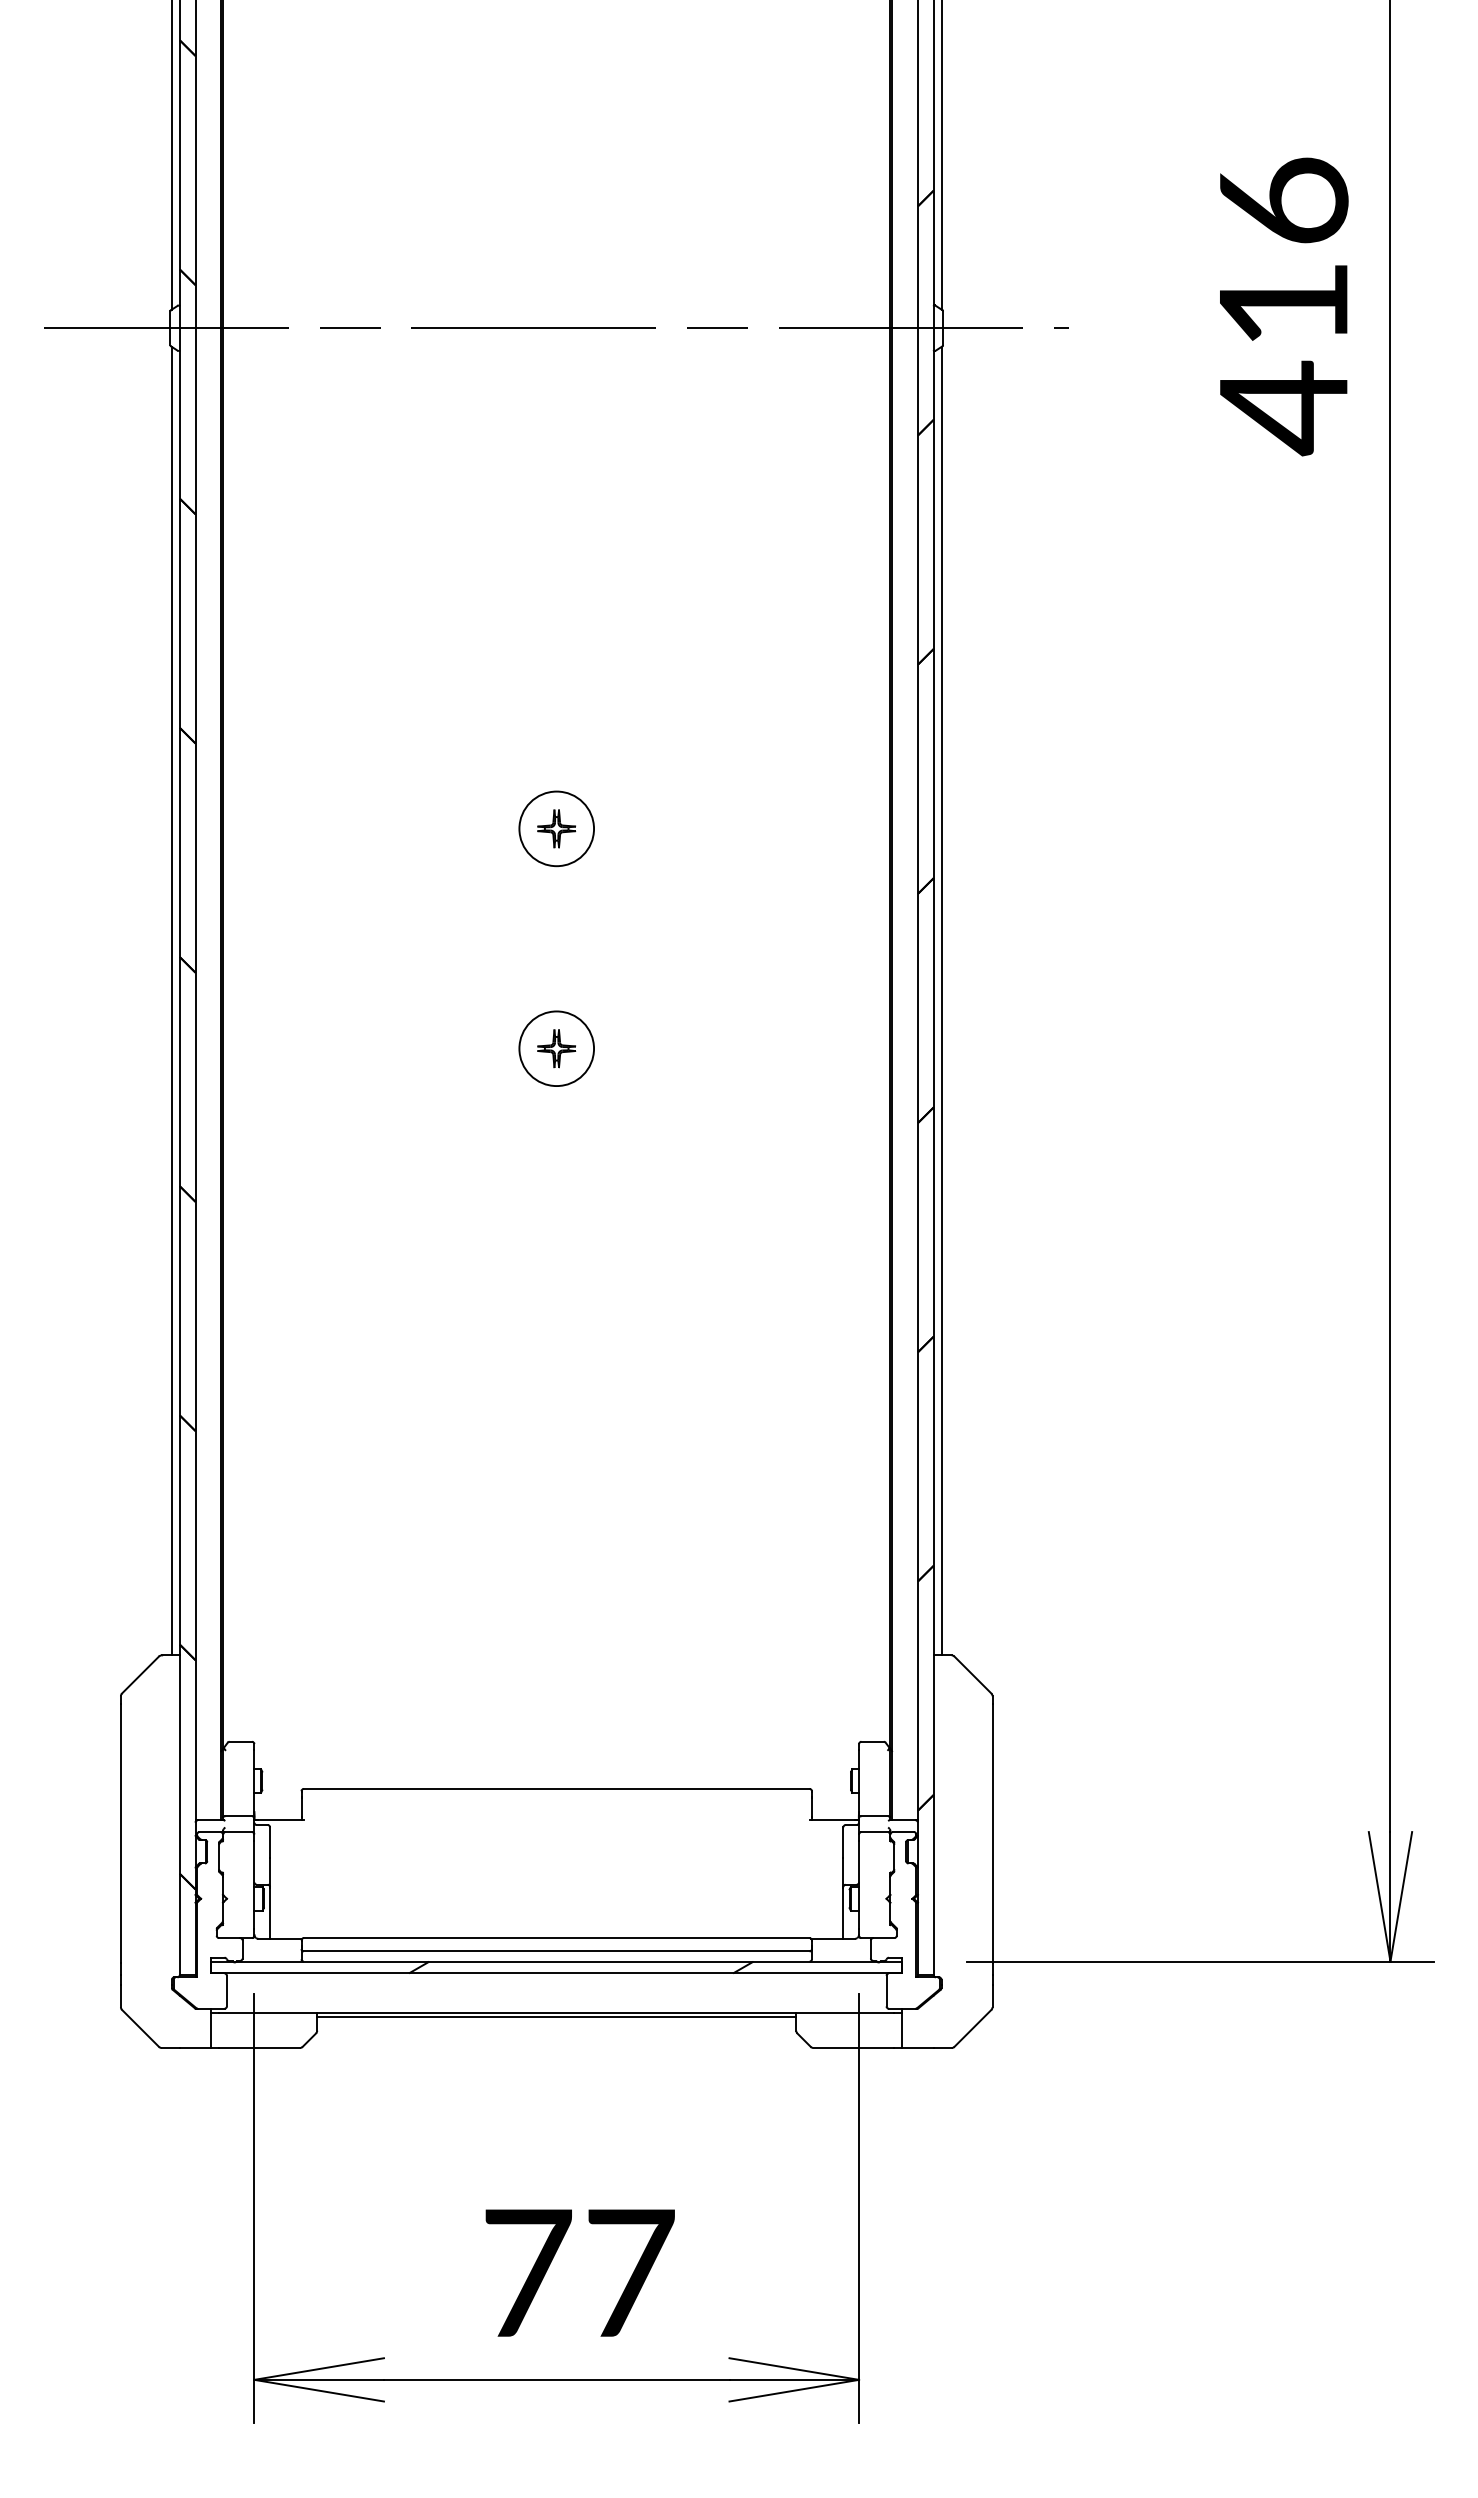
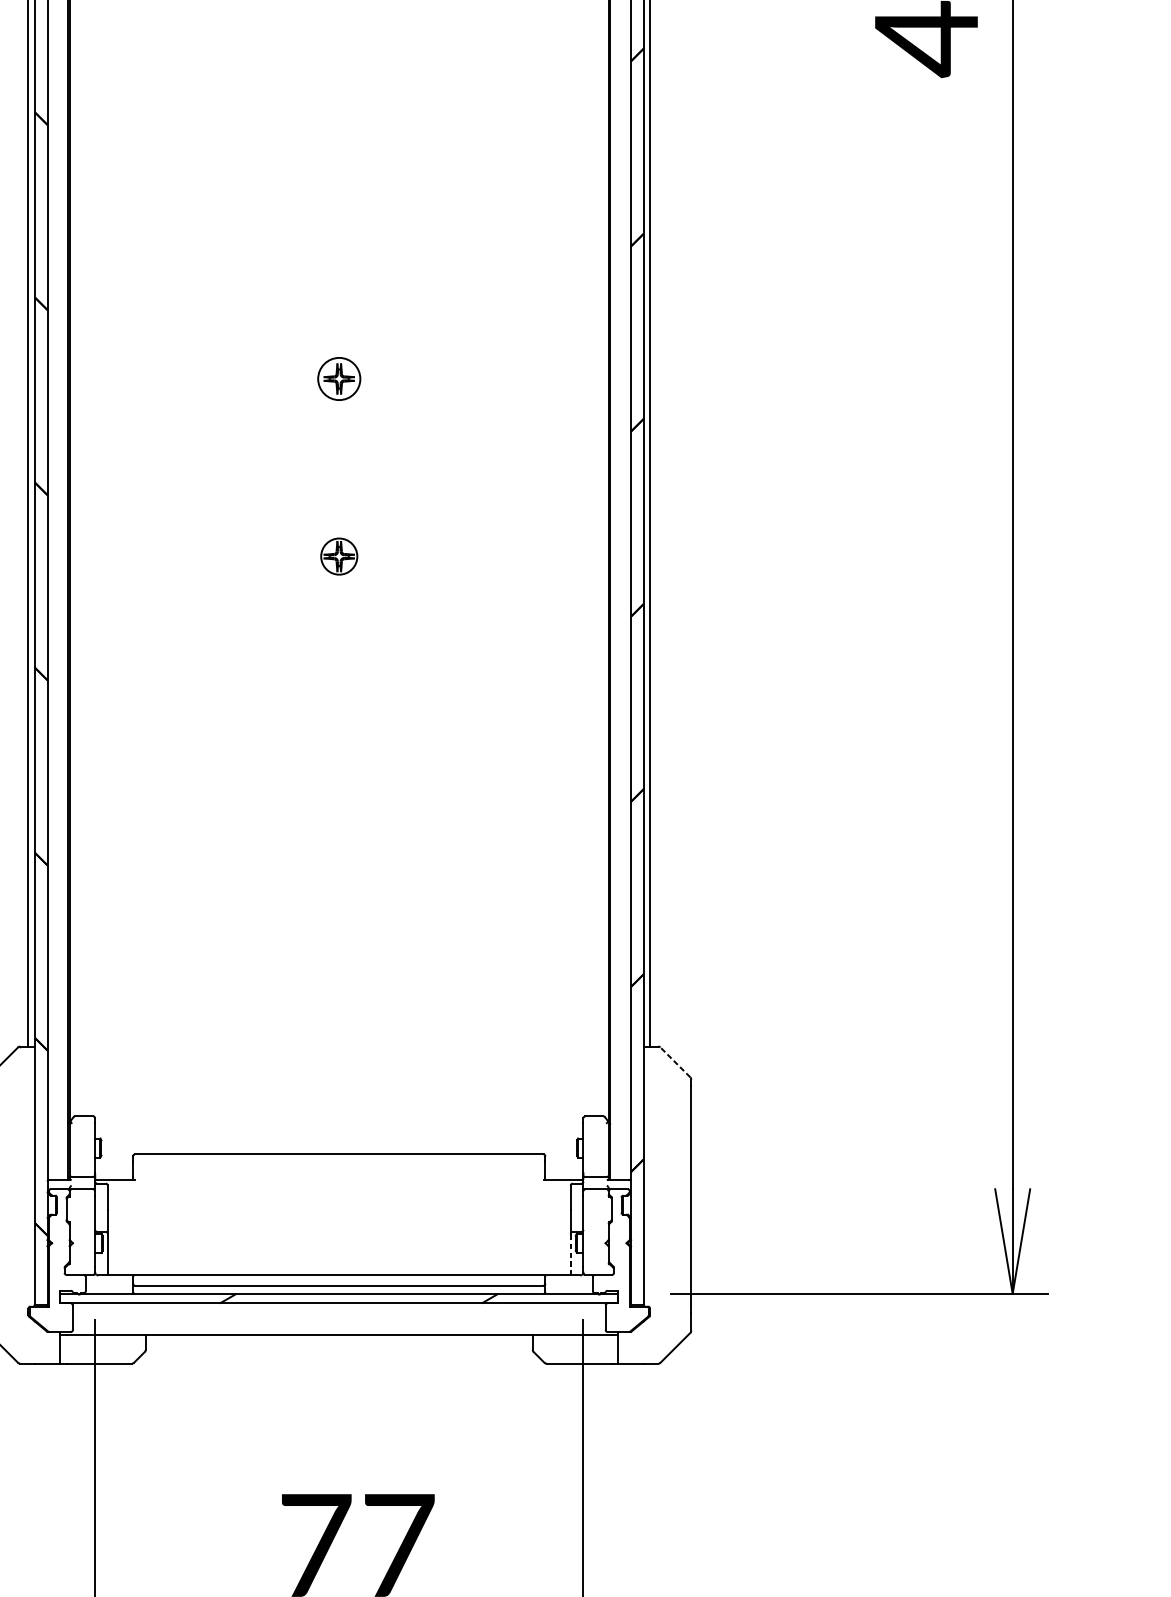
circle: (556, 828) -> (339, 378), size x0.7
circle: (556, 1048) -> (339, 556), size x0.6
line: (972, 1674) -> (675, 1062), solid -> dashed
line: (843, 1914) -> (570, 1255), solid -> dashed
line: (556, 2016) -> (339, 1338), removed

